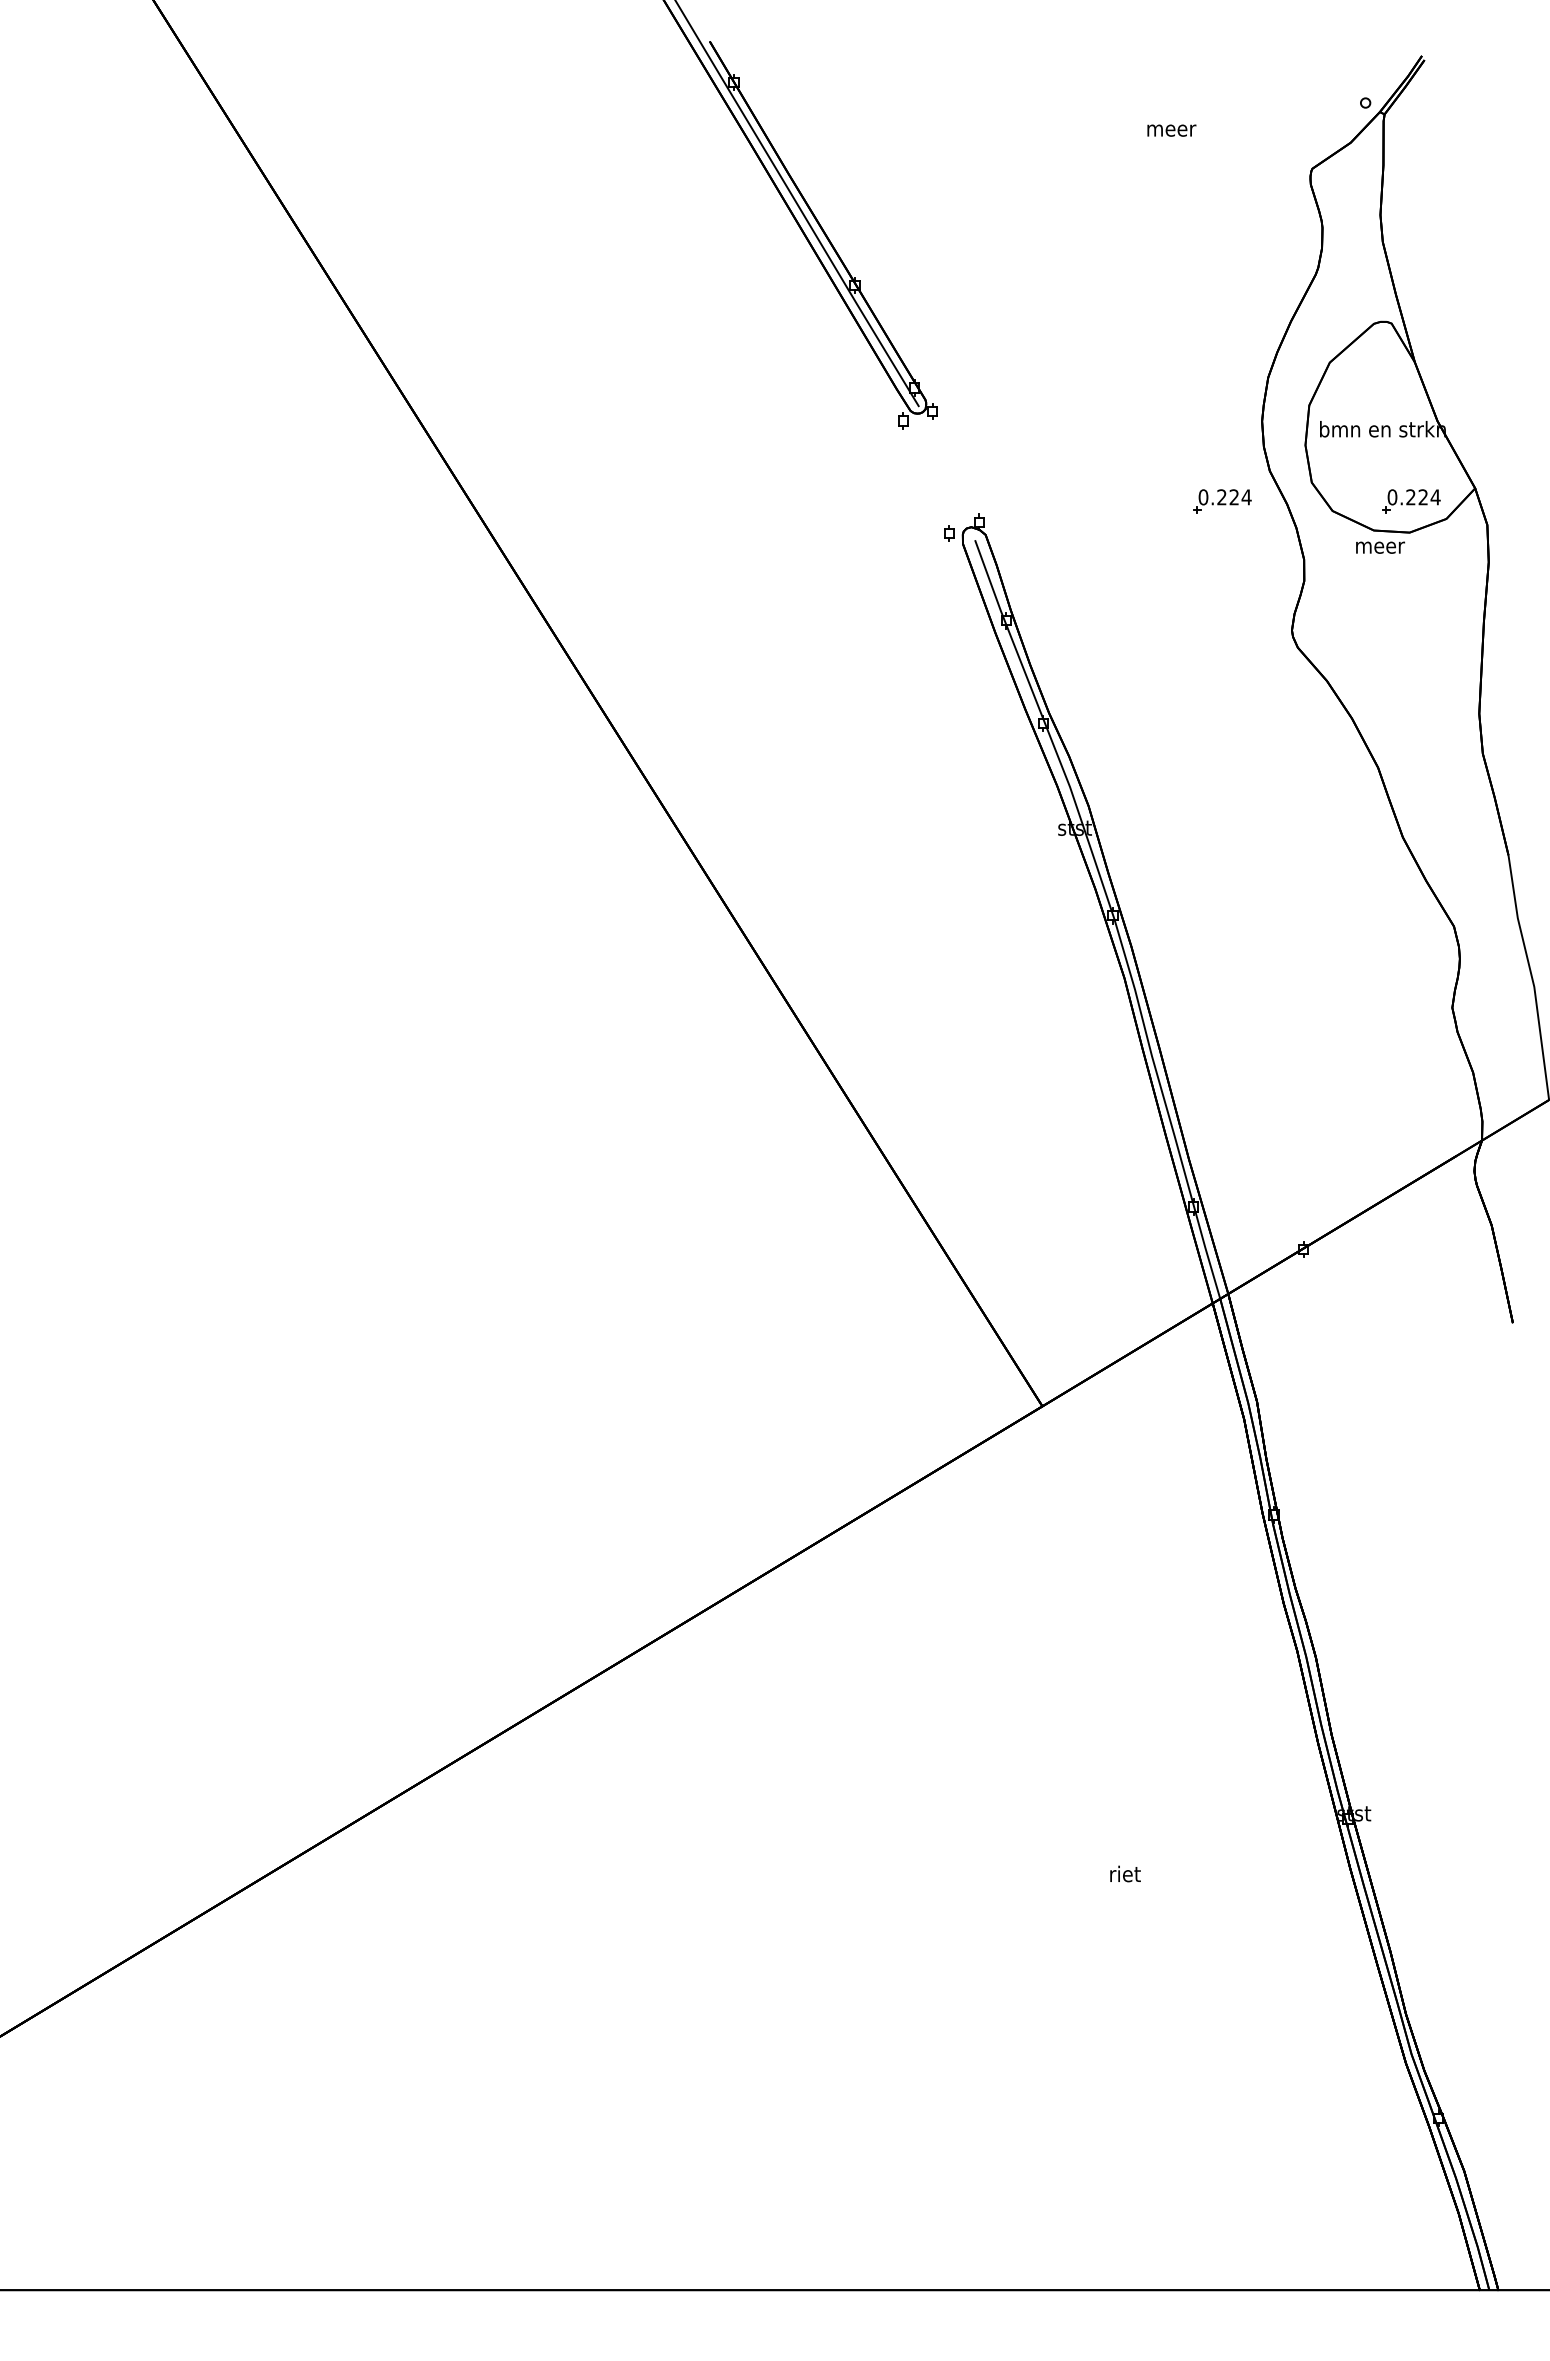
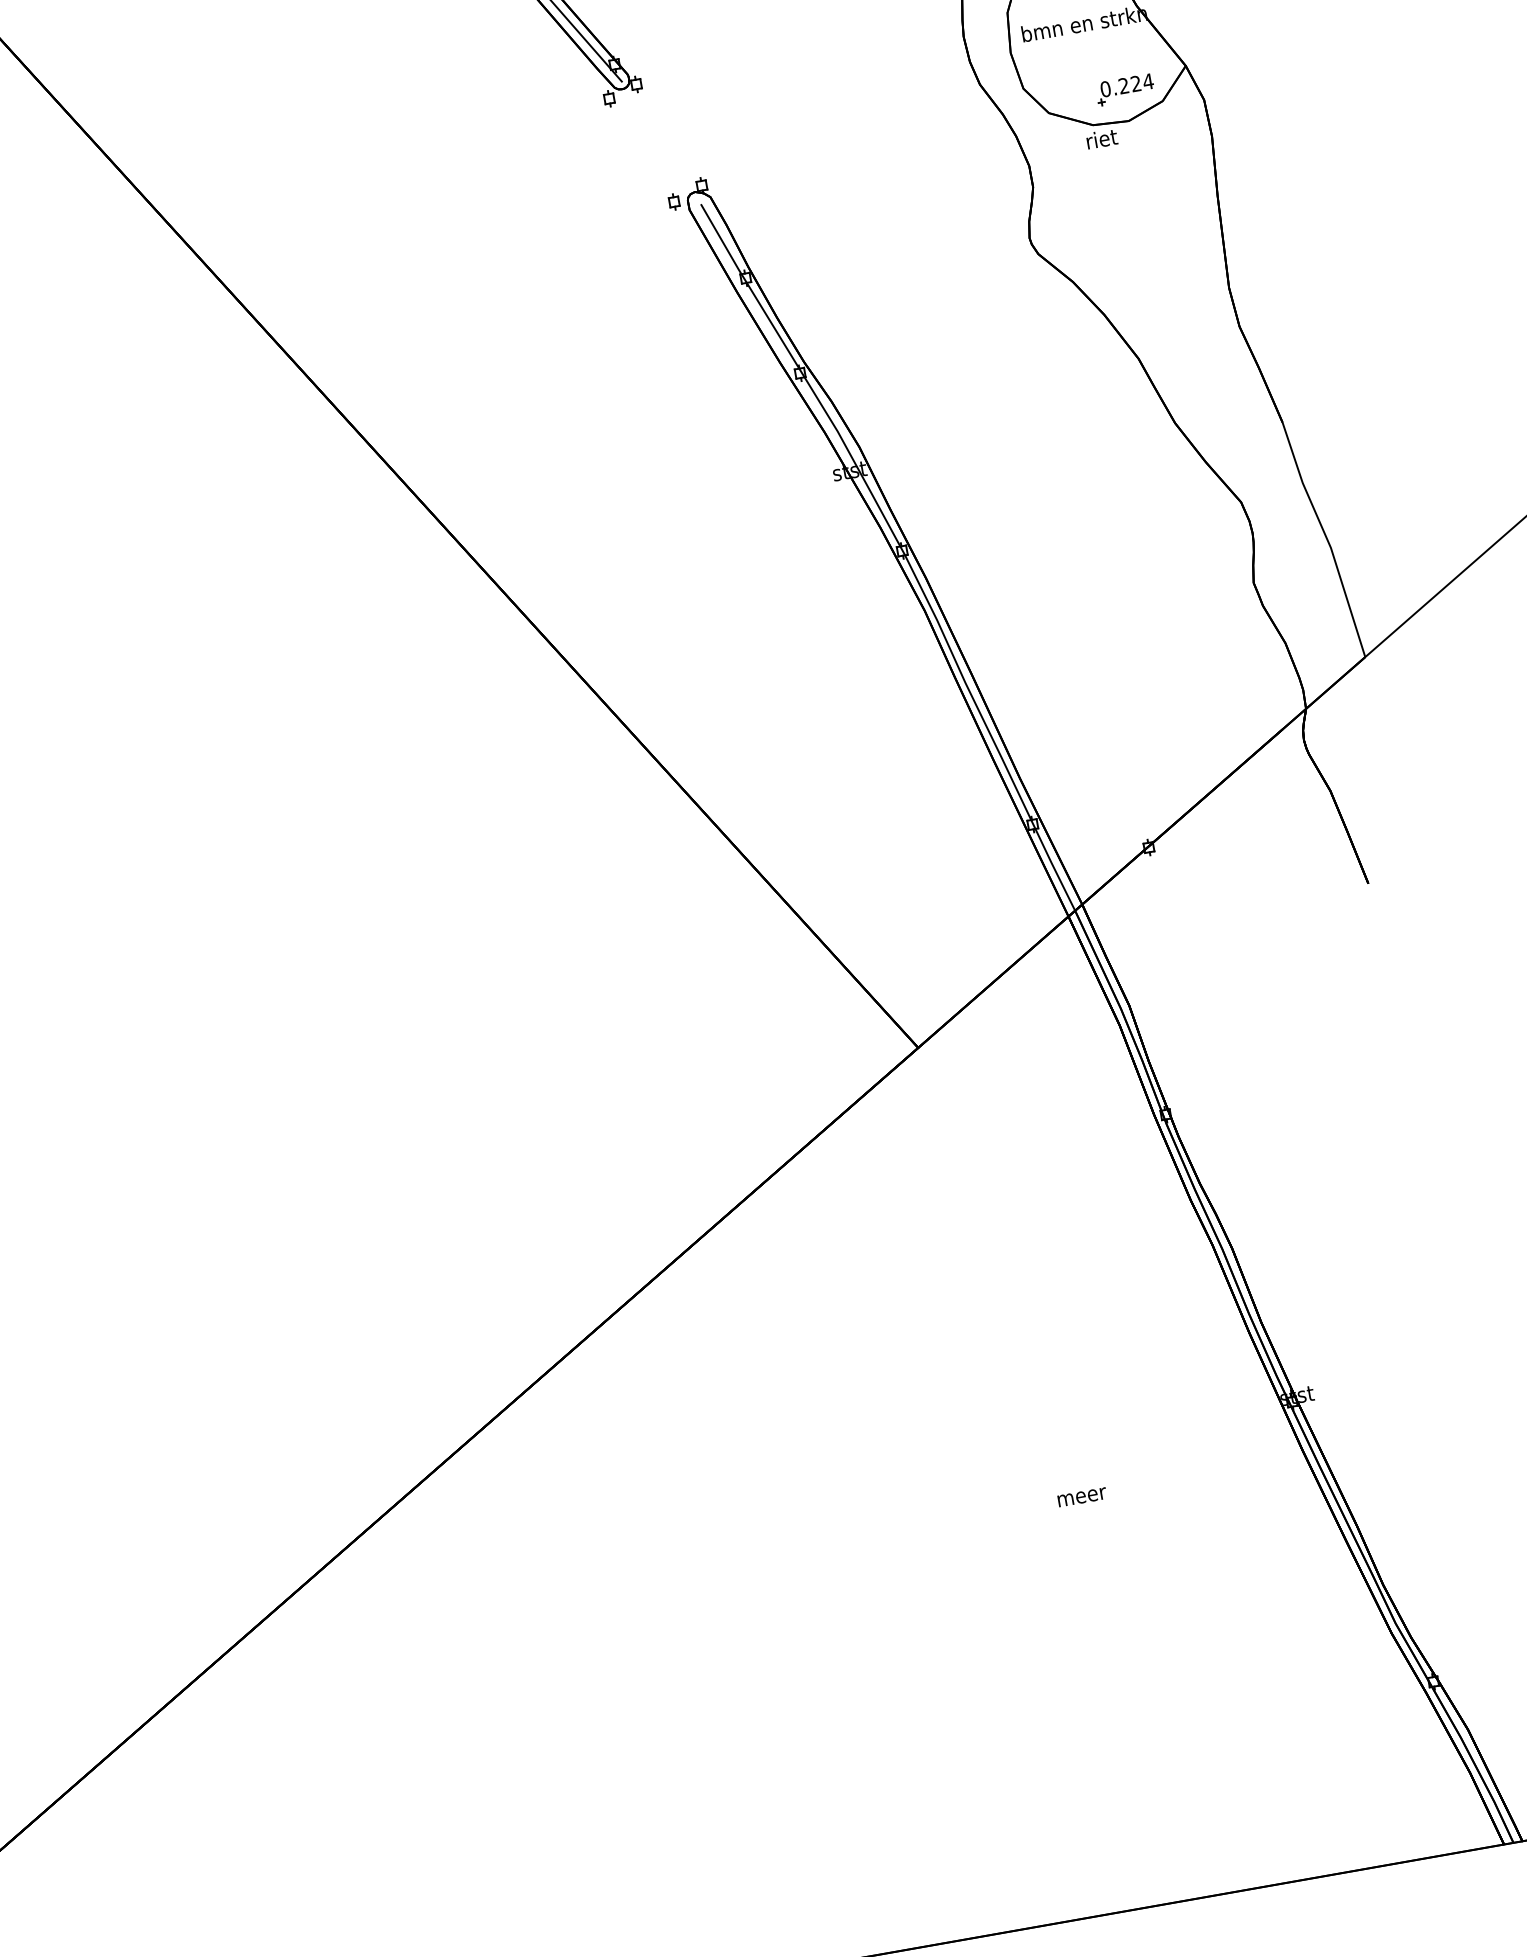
part: (1222, 501) -> (938, 122), removed
text: (1380, 545) -> (1102, 138), meer -> riet
text: (1125, 1873) -> (1081, 1494), riet -> meer

